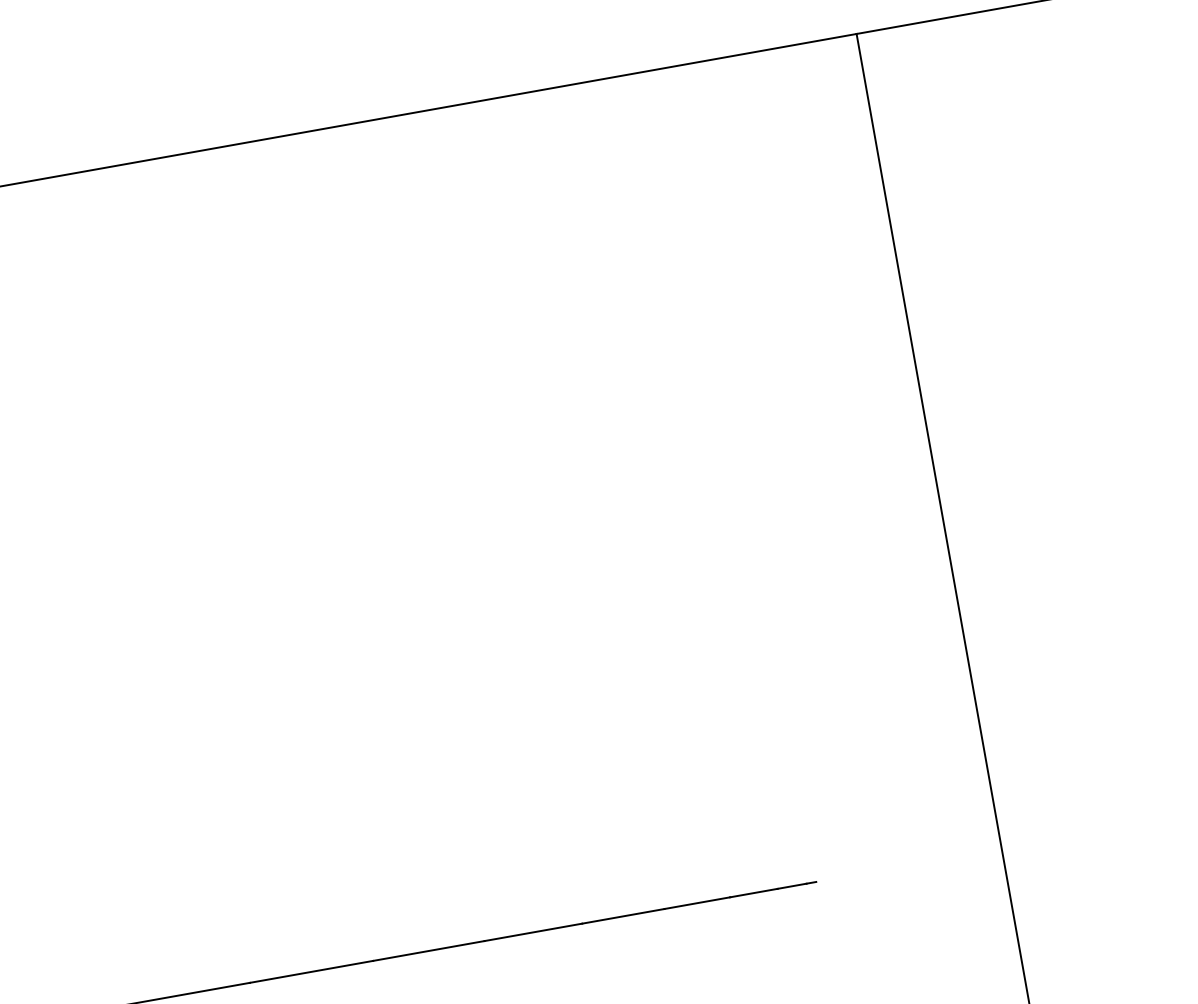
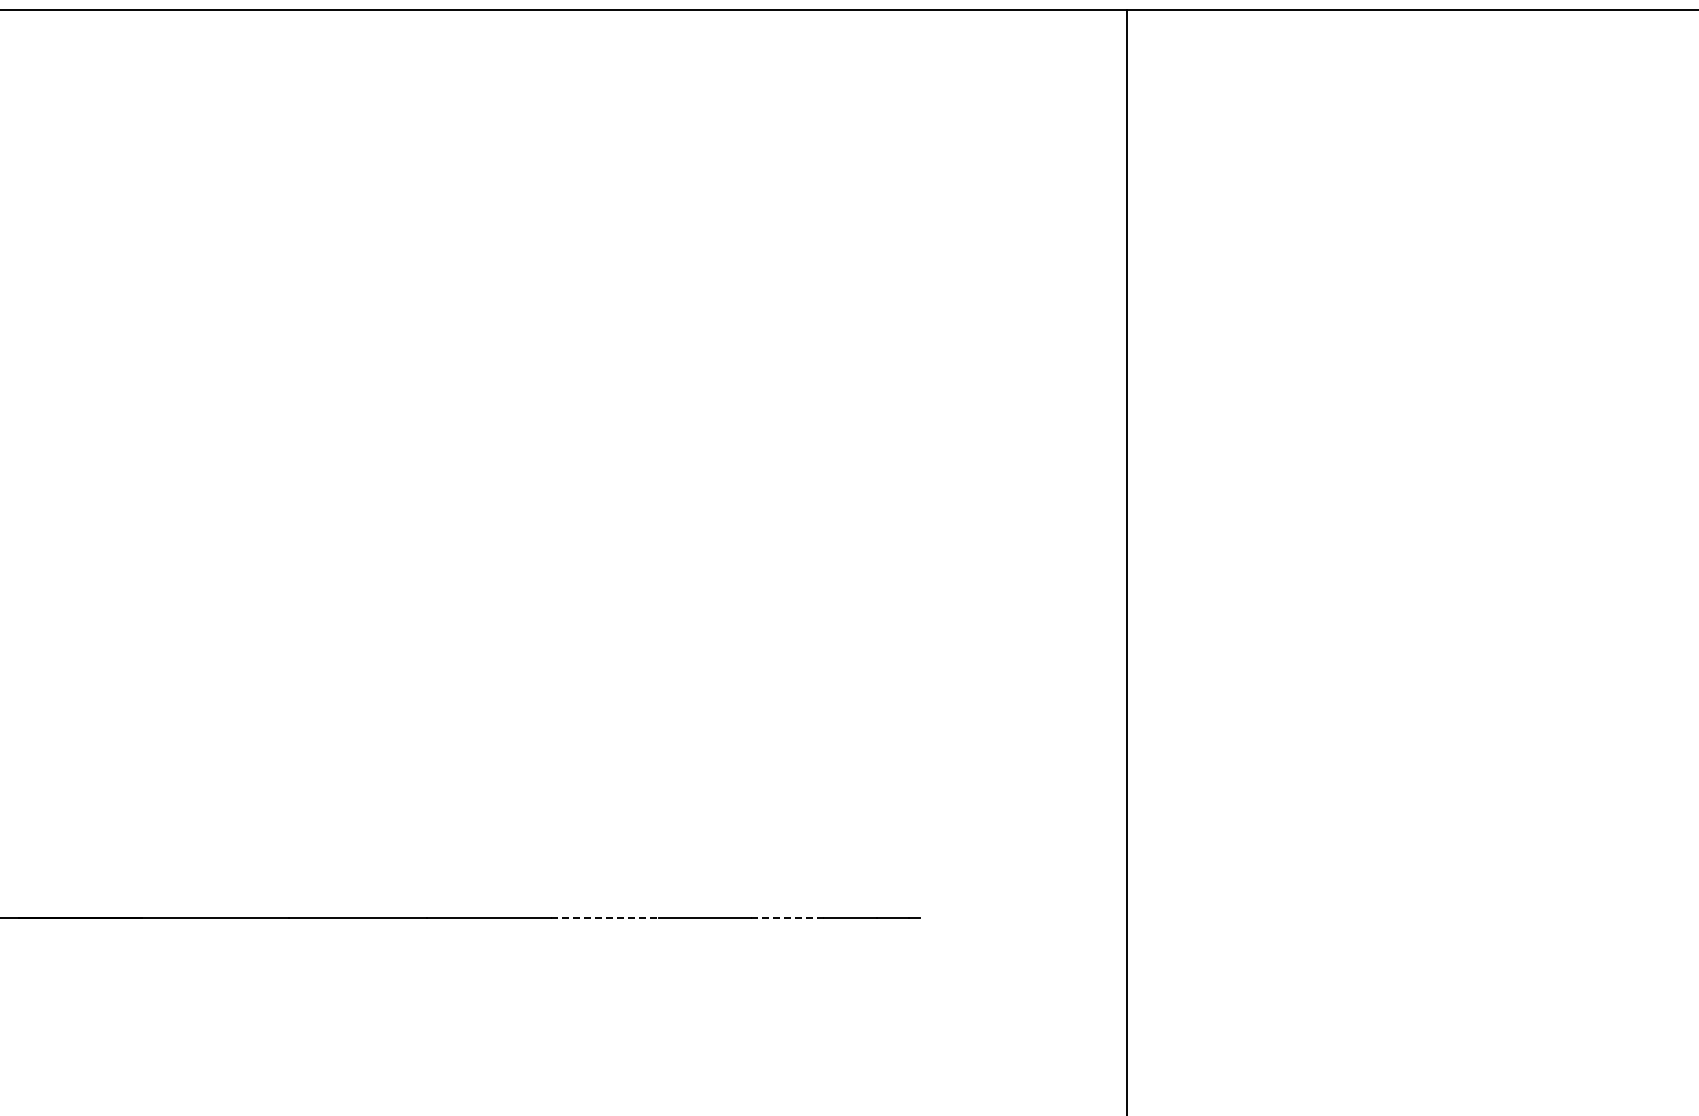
line: (698, 902) -> (788, 917), solid -> dashed
line: (533, 932) -> (605, 917), solid -> dashed

